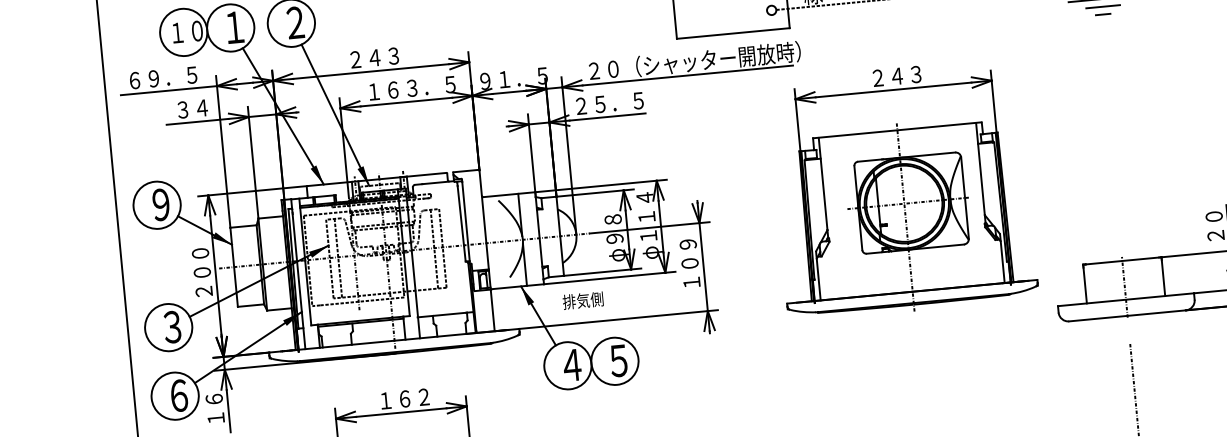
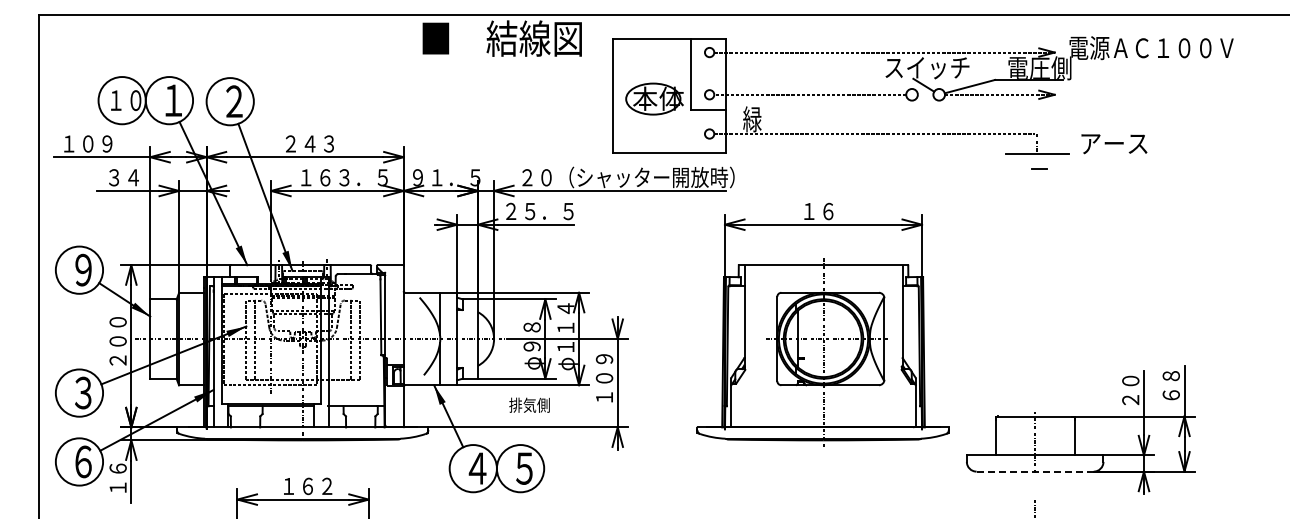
line: (1102, 6) -> (1039, 161), removed
text: (897, 76) -> (828, 211), ２４３ -> １６
text: (163, 77) -> (97, 143), ６９．５ -> １０９
text: (582, 299) -> (529, 404), moved
line: (1127, 315) -> (1035, 471), solid -> dashed

